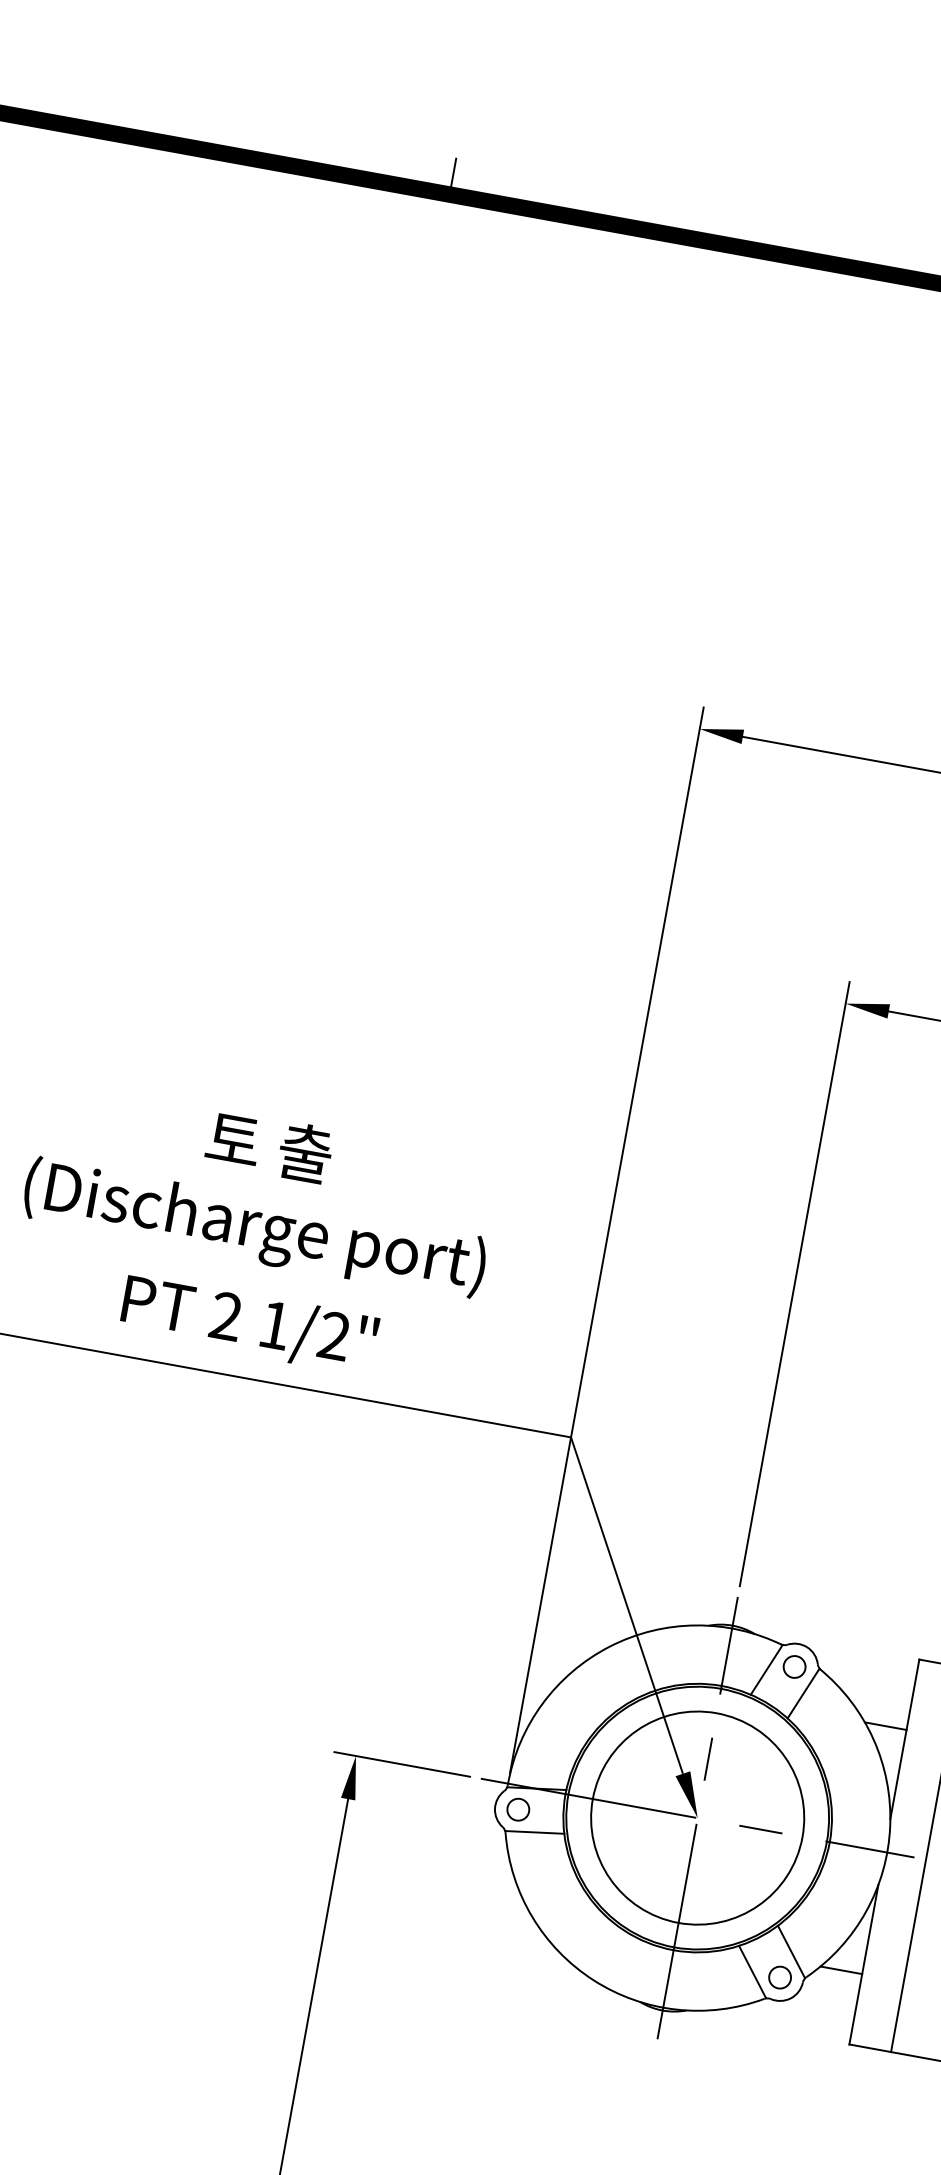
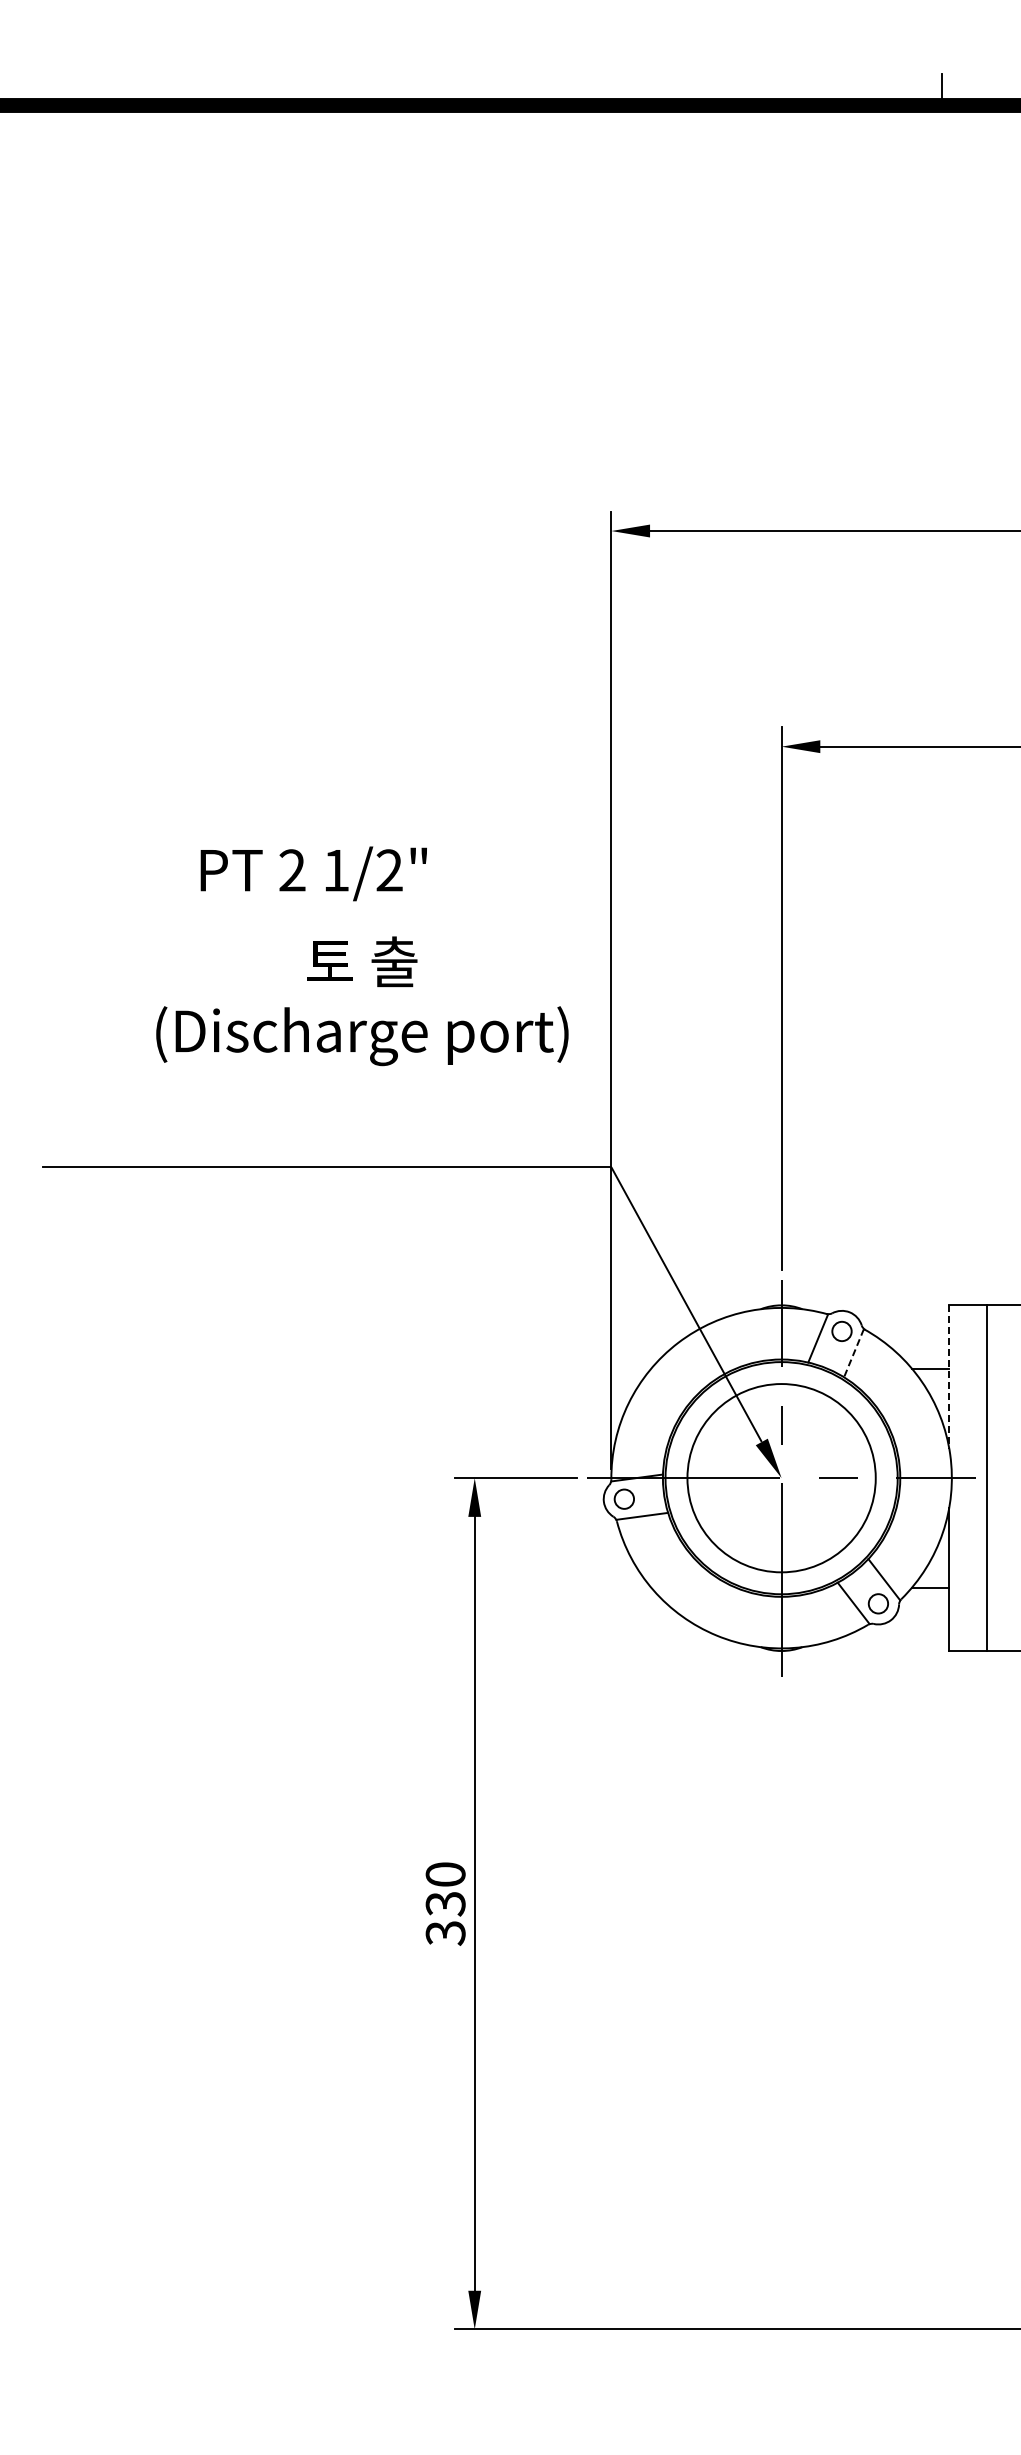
line: (453, 172) -> (309, 86), removed
text: (261, 1190) -> (362, 1001), moved
text: (249, 1324) -> (313, 873), moved
line: (802, 1693) -> (853, 1353), solid -> dashed
line: (904, 1739) -> (949, 1377), solid -> dashed

